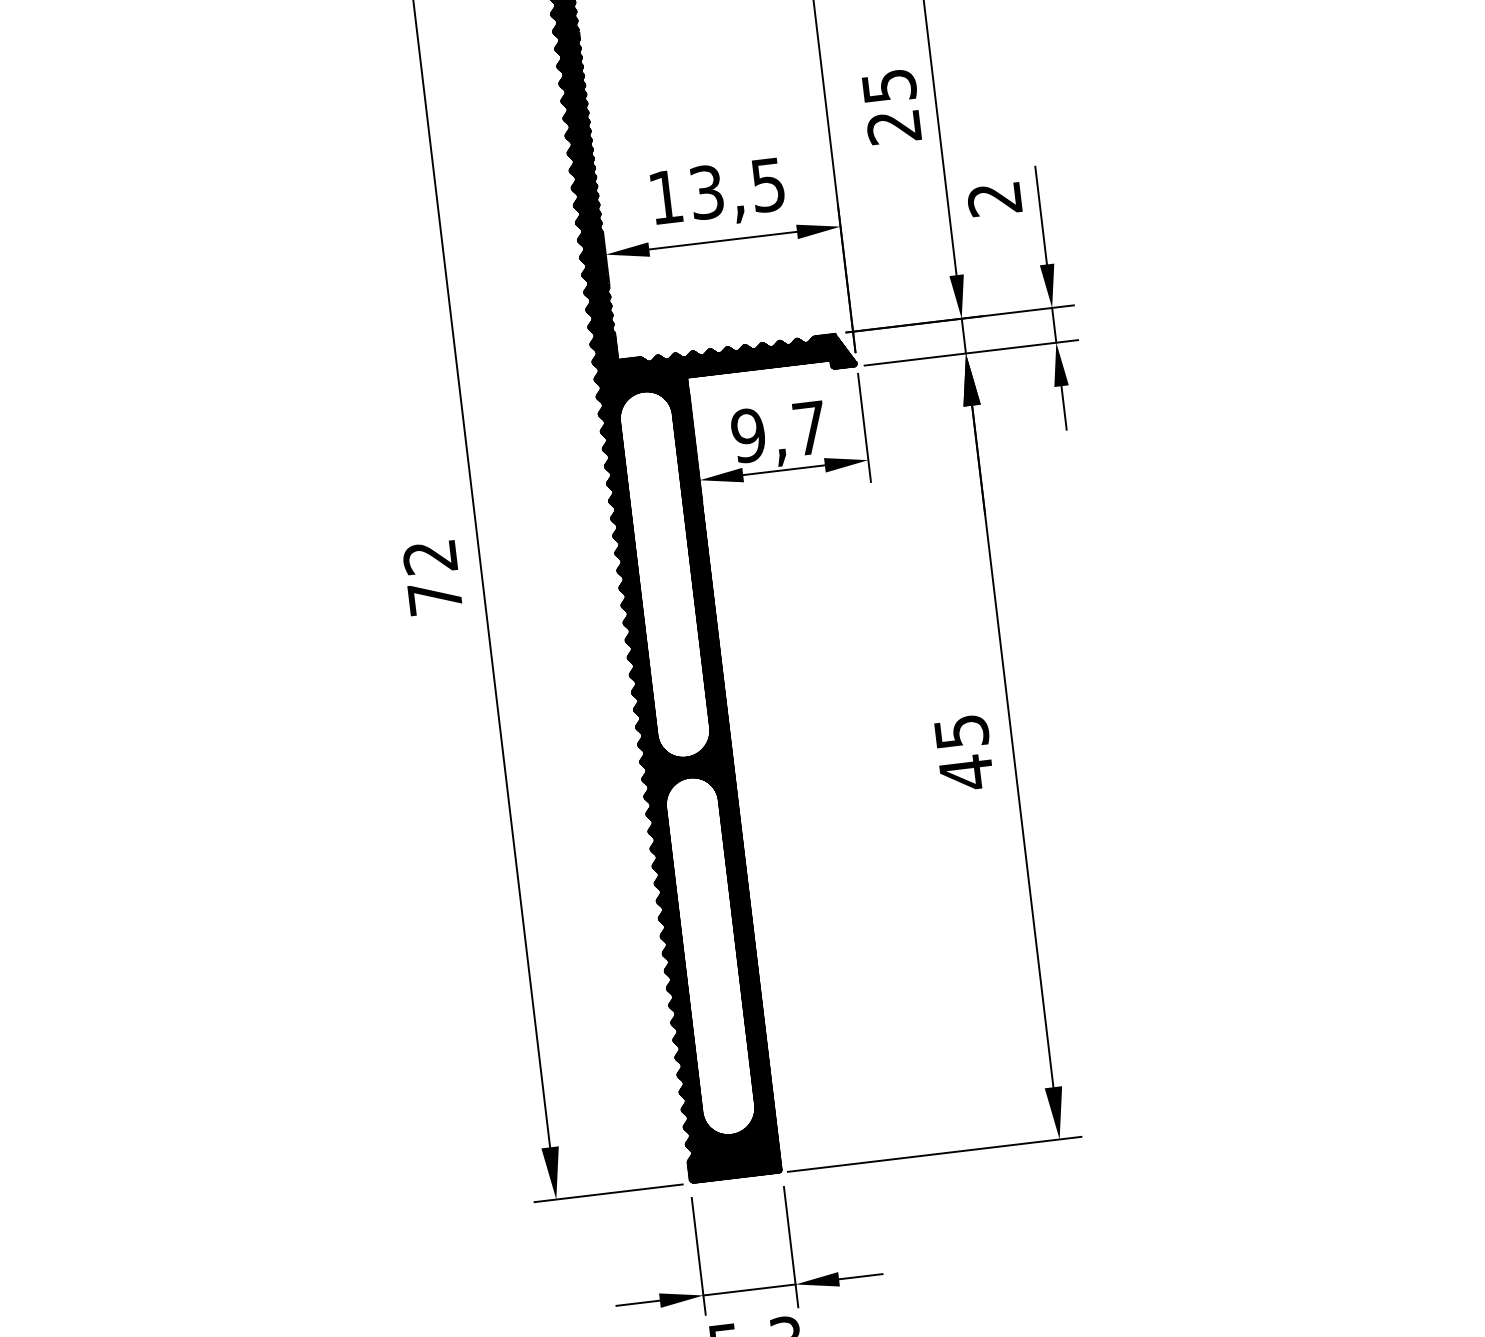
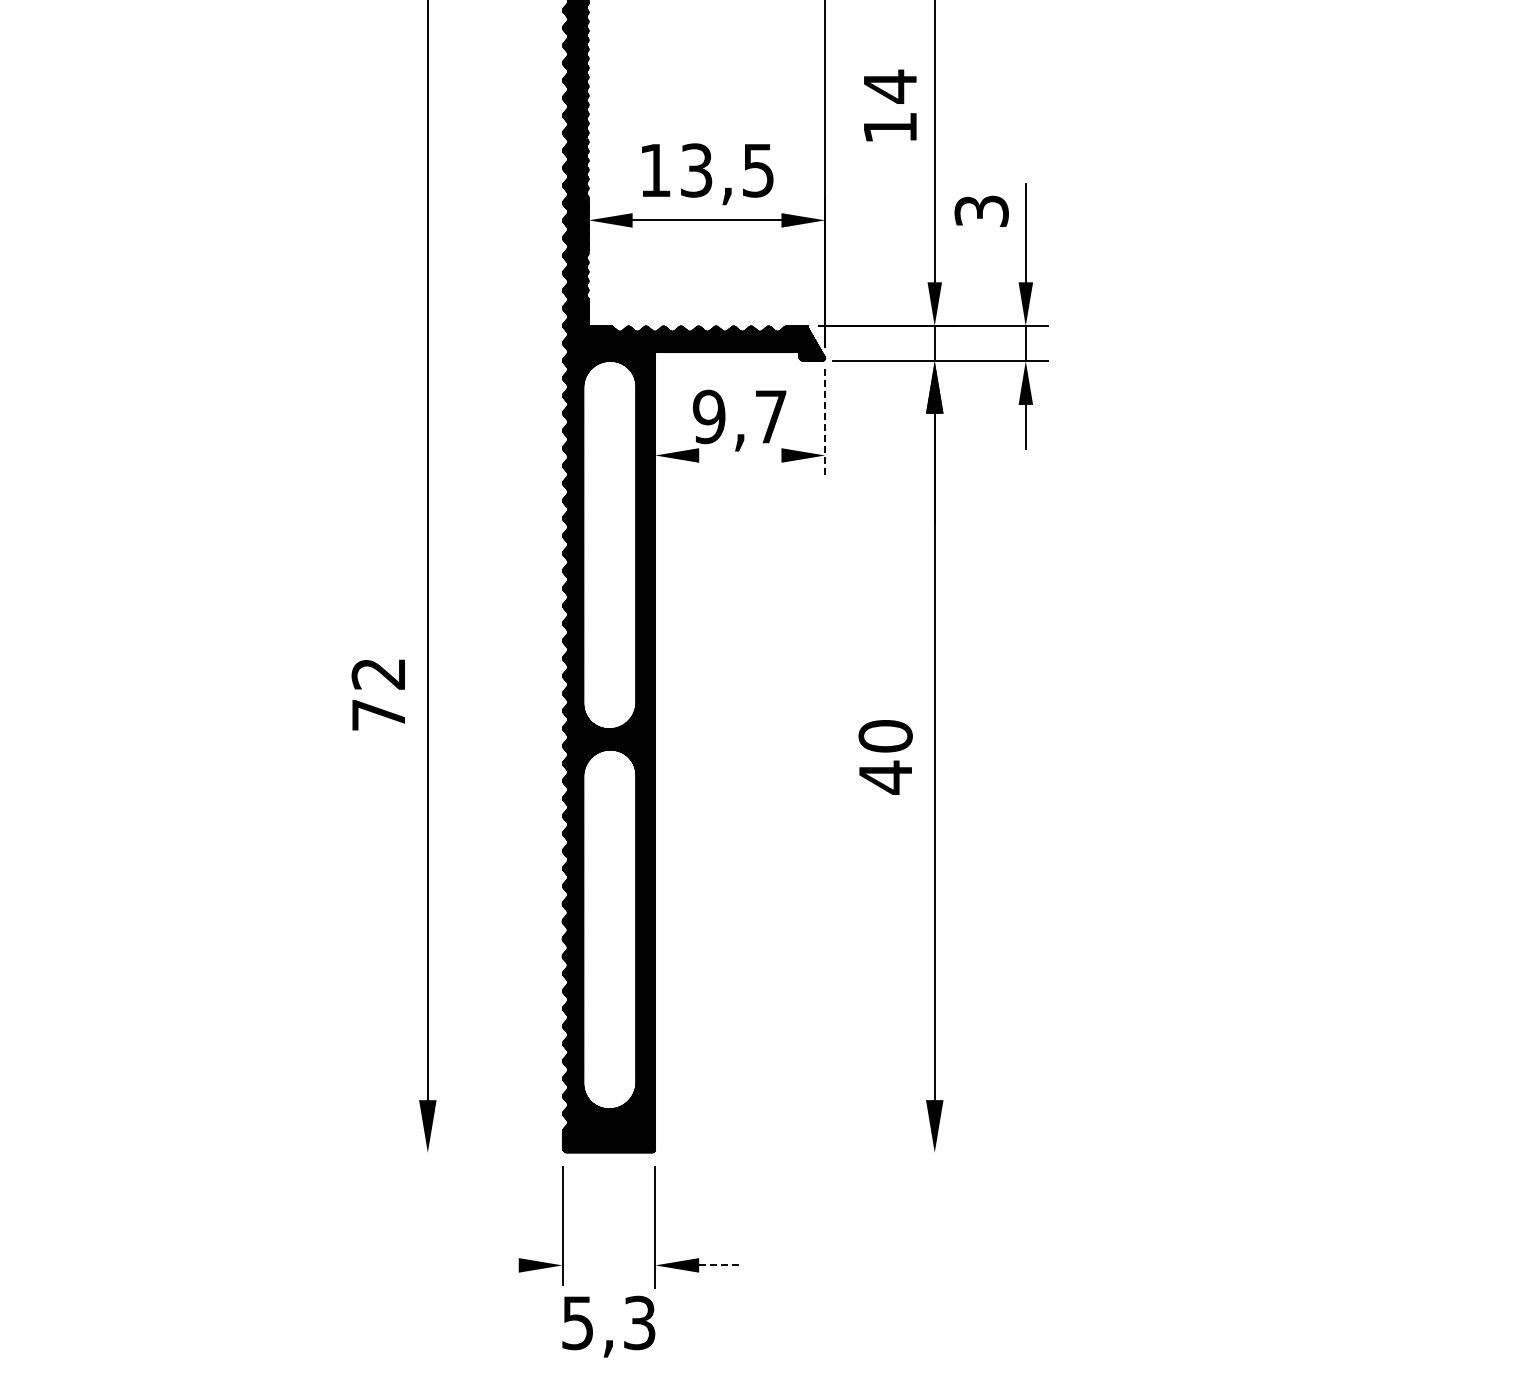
text: (891, 105) -> (890, 106), 25 -> 14
text: (994, 199) -> (981, 211), 2 -> 3
line: (864, 428) -> (825, 423), solid -> dashed
line: (784, 470) -> (740, 455), removed
text: (431, 577) -> (377, 694), moved
text: (961, 732) -> (885, 736), 45 -> 40
line: (934, 1154) -> (808, 1152), removed
line: (608, 1193) -> (480, 1152), removed
line: (861, 1276) -> (721, 1265), solid -> dashed
line: (749, 1290) -> (608, 1265), removed
line: (637, 1303) -> (496, 1265), removed

